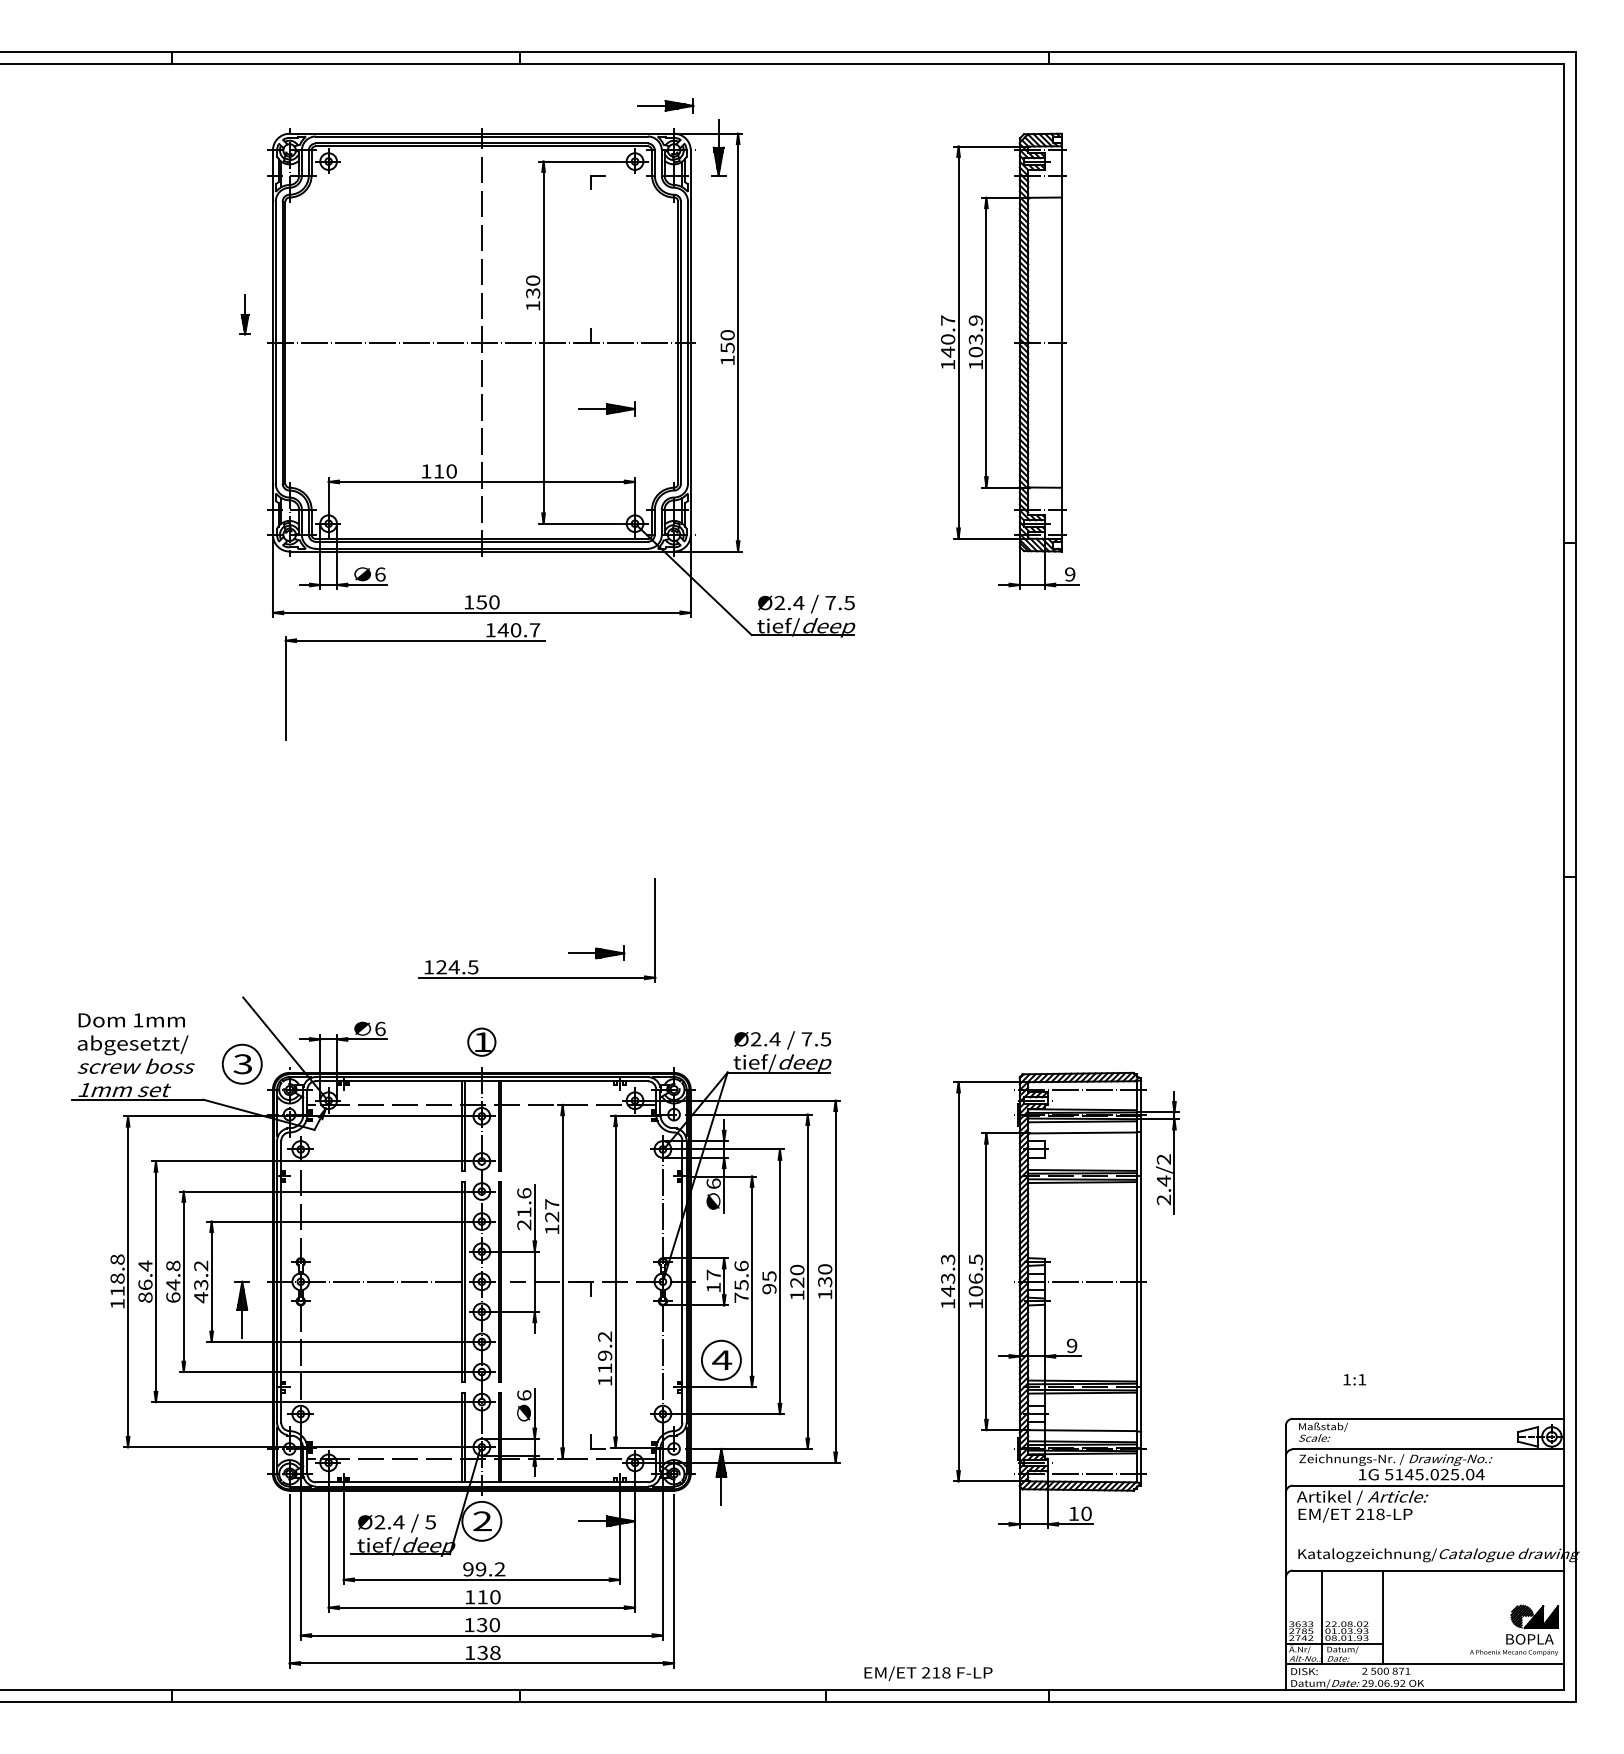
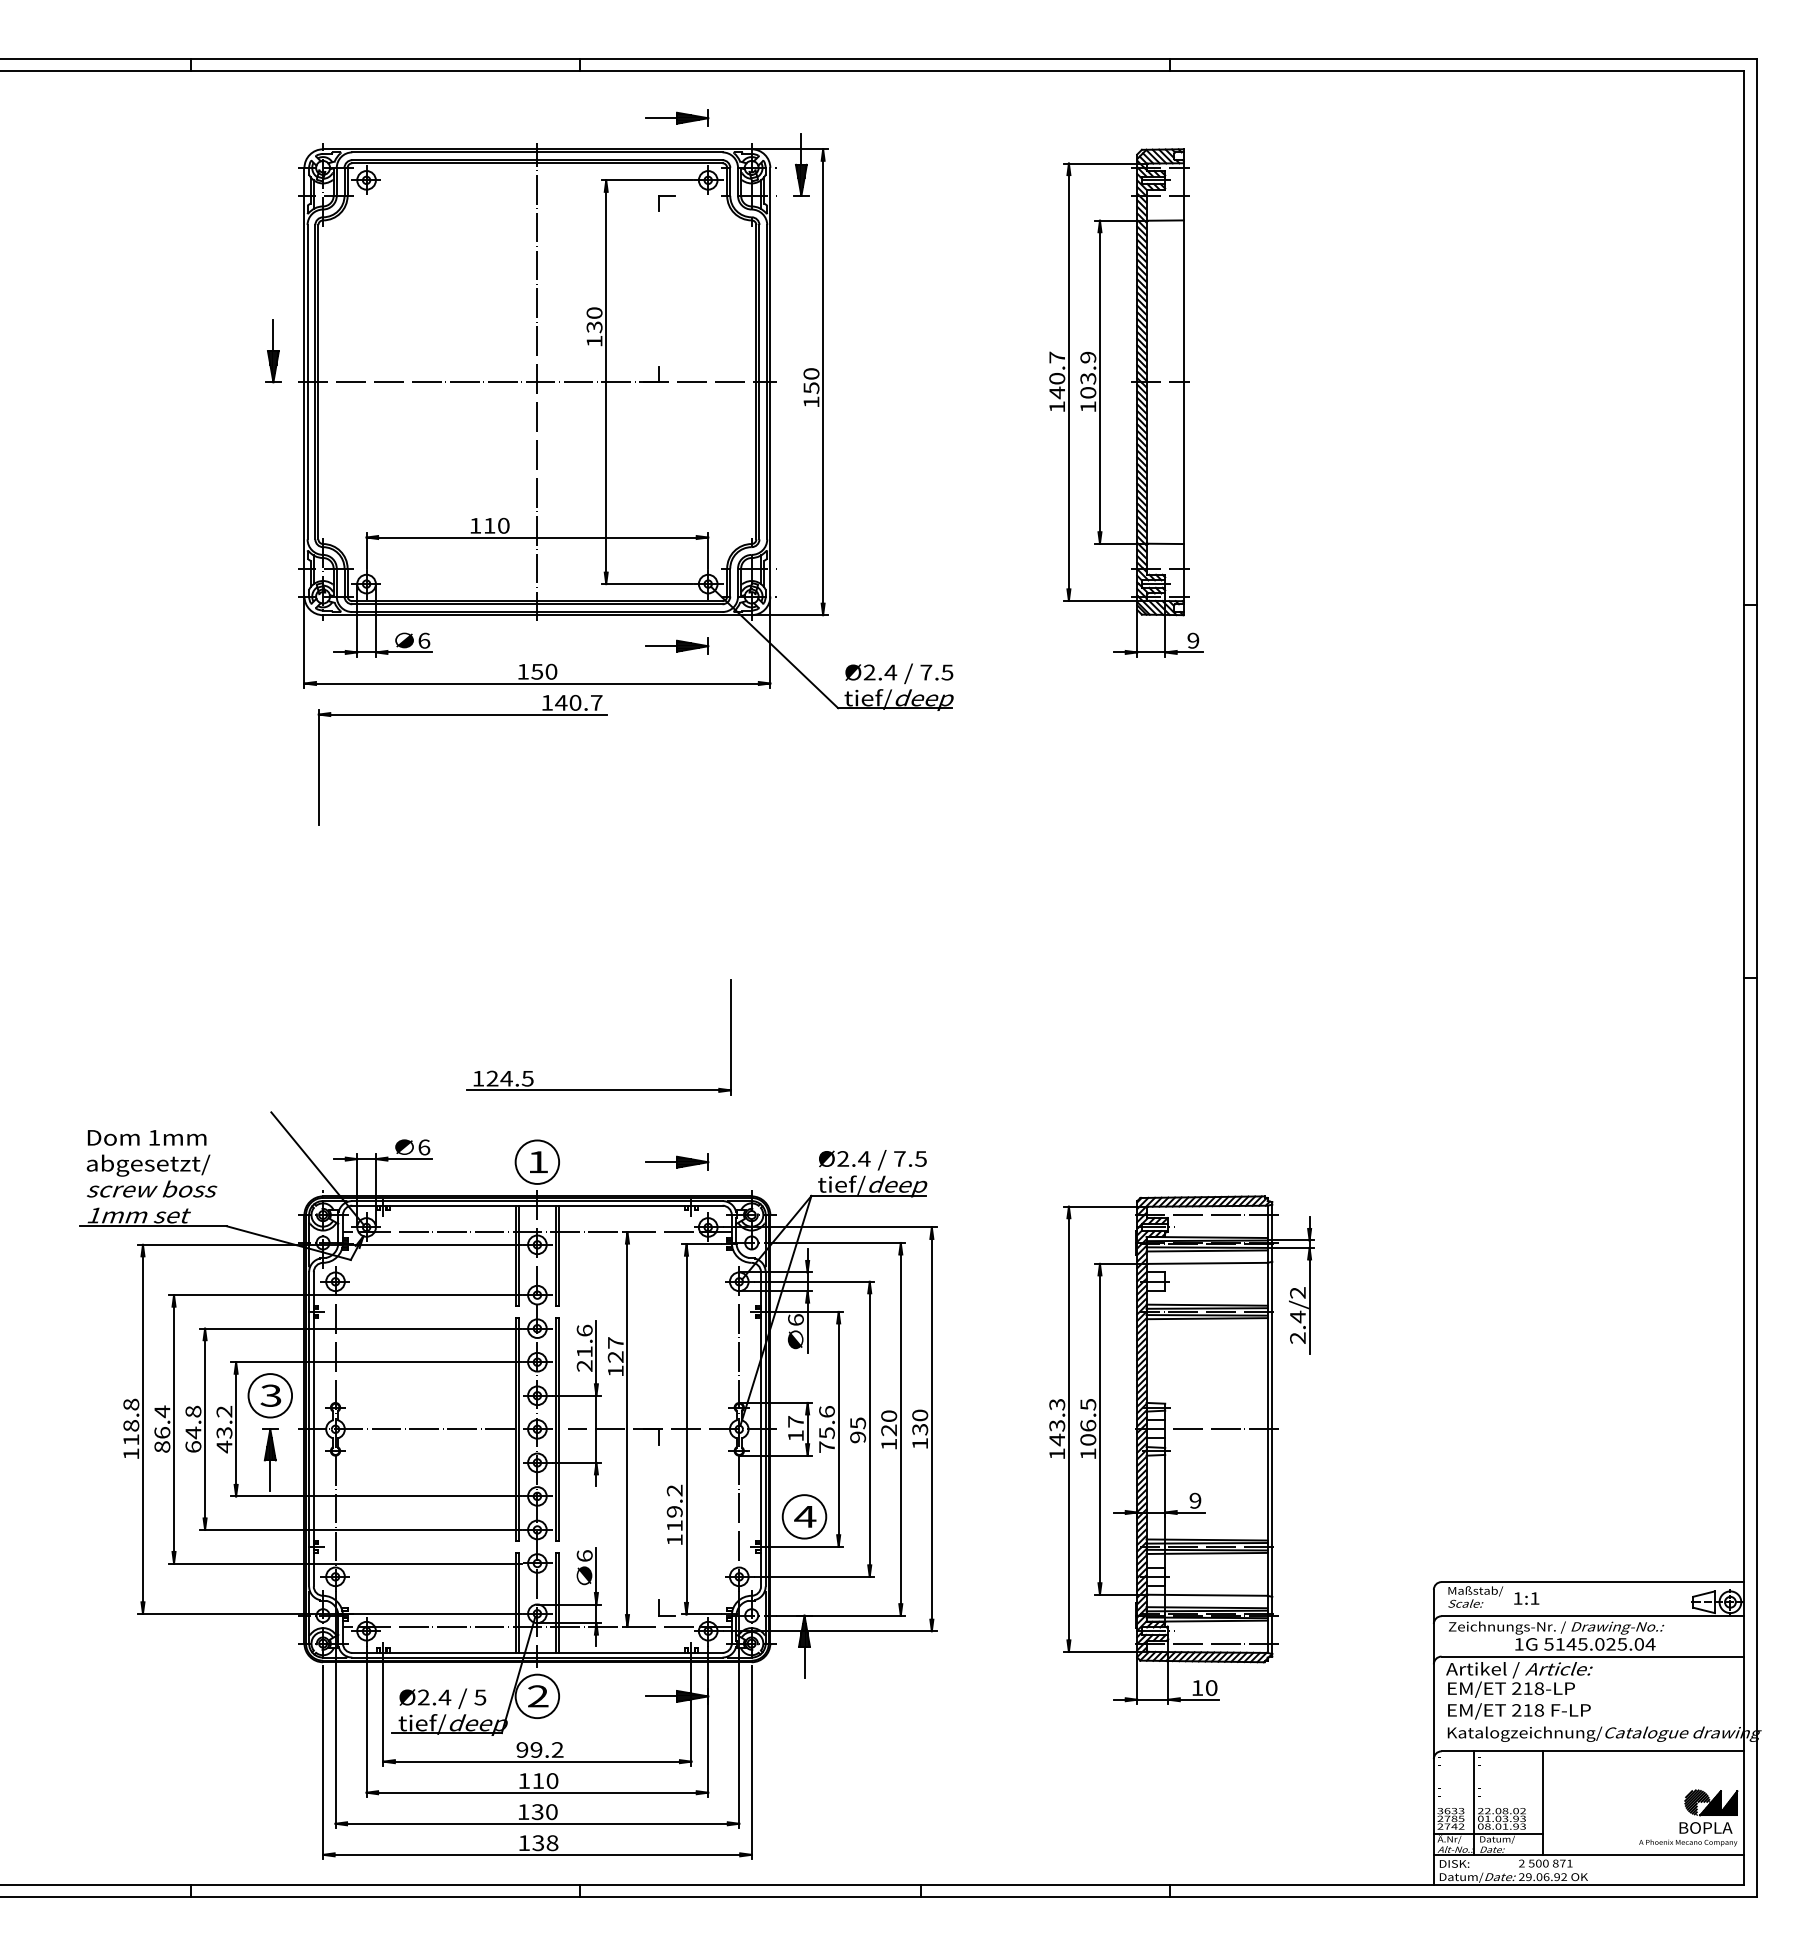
part: (665, 105) -> (677, 117), moved
part: (245, 315) -> (273, 351), size x1.43
part: (607, 408) -> (677, 645), moved
part: (596, 952) -> (677, 1161), moved
circle: (481, 1041) -> (537, 1161), size x1.43
part: (241, 1064) -> (269, 1395), moved
text: (1354, 1379) -> (1526, 1598), moved
text: (928, 1673) -> (1519, 1711), moved

